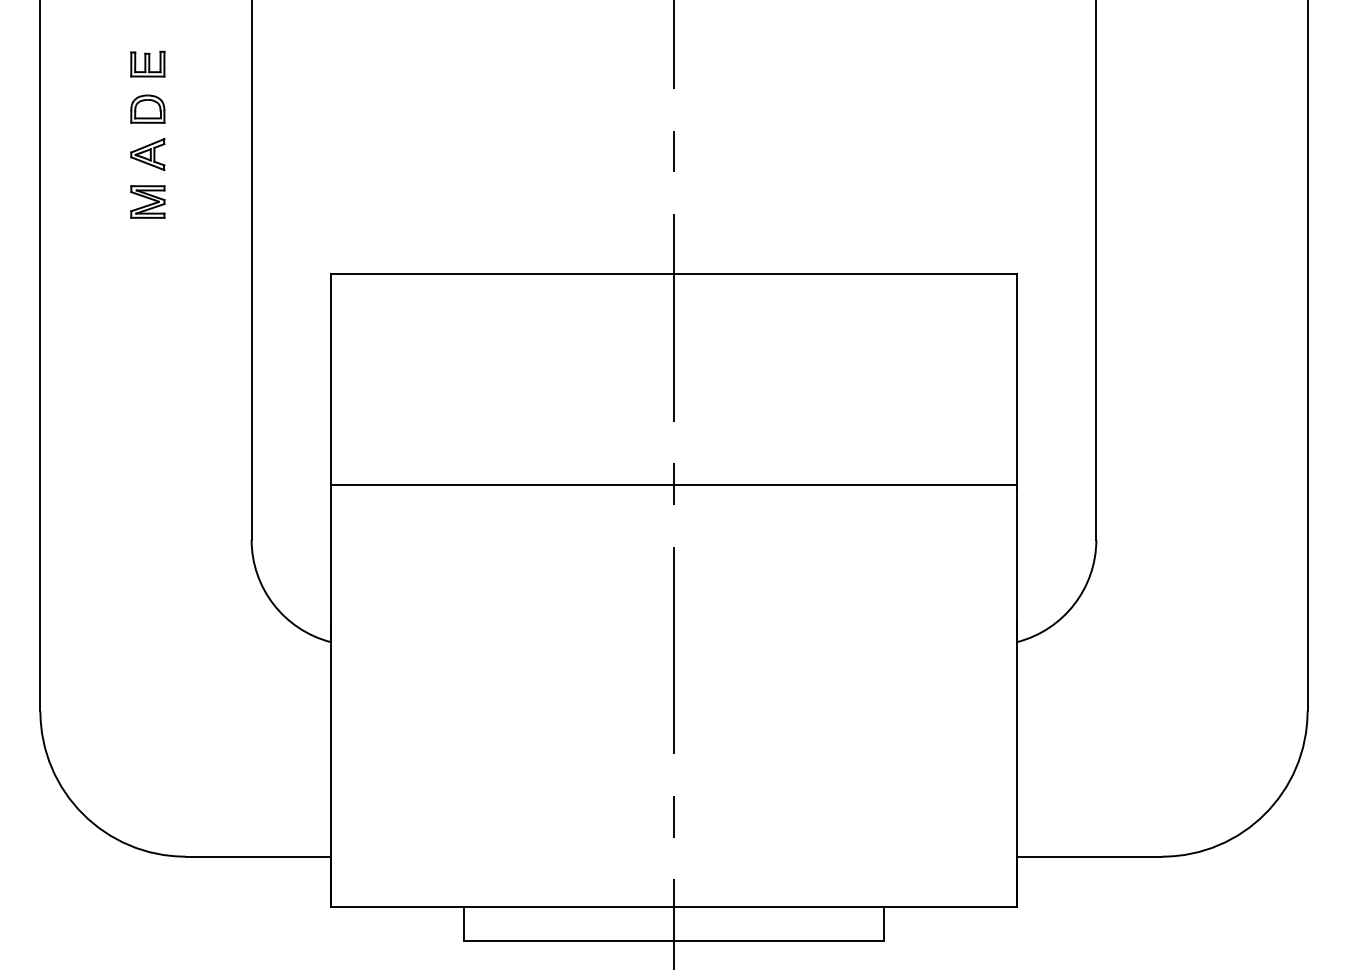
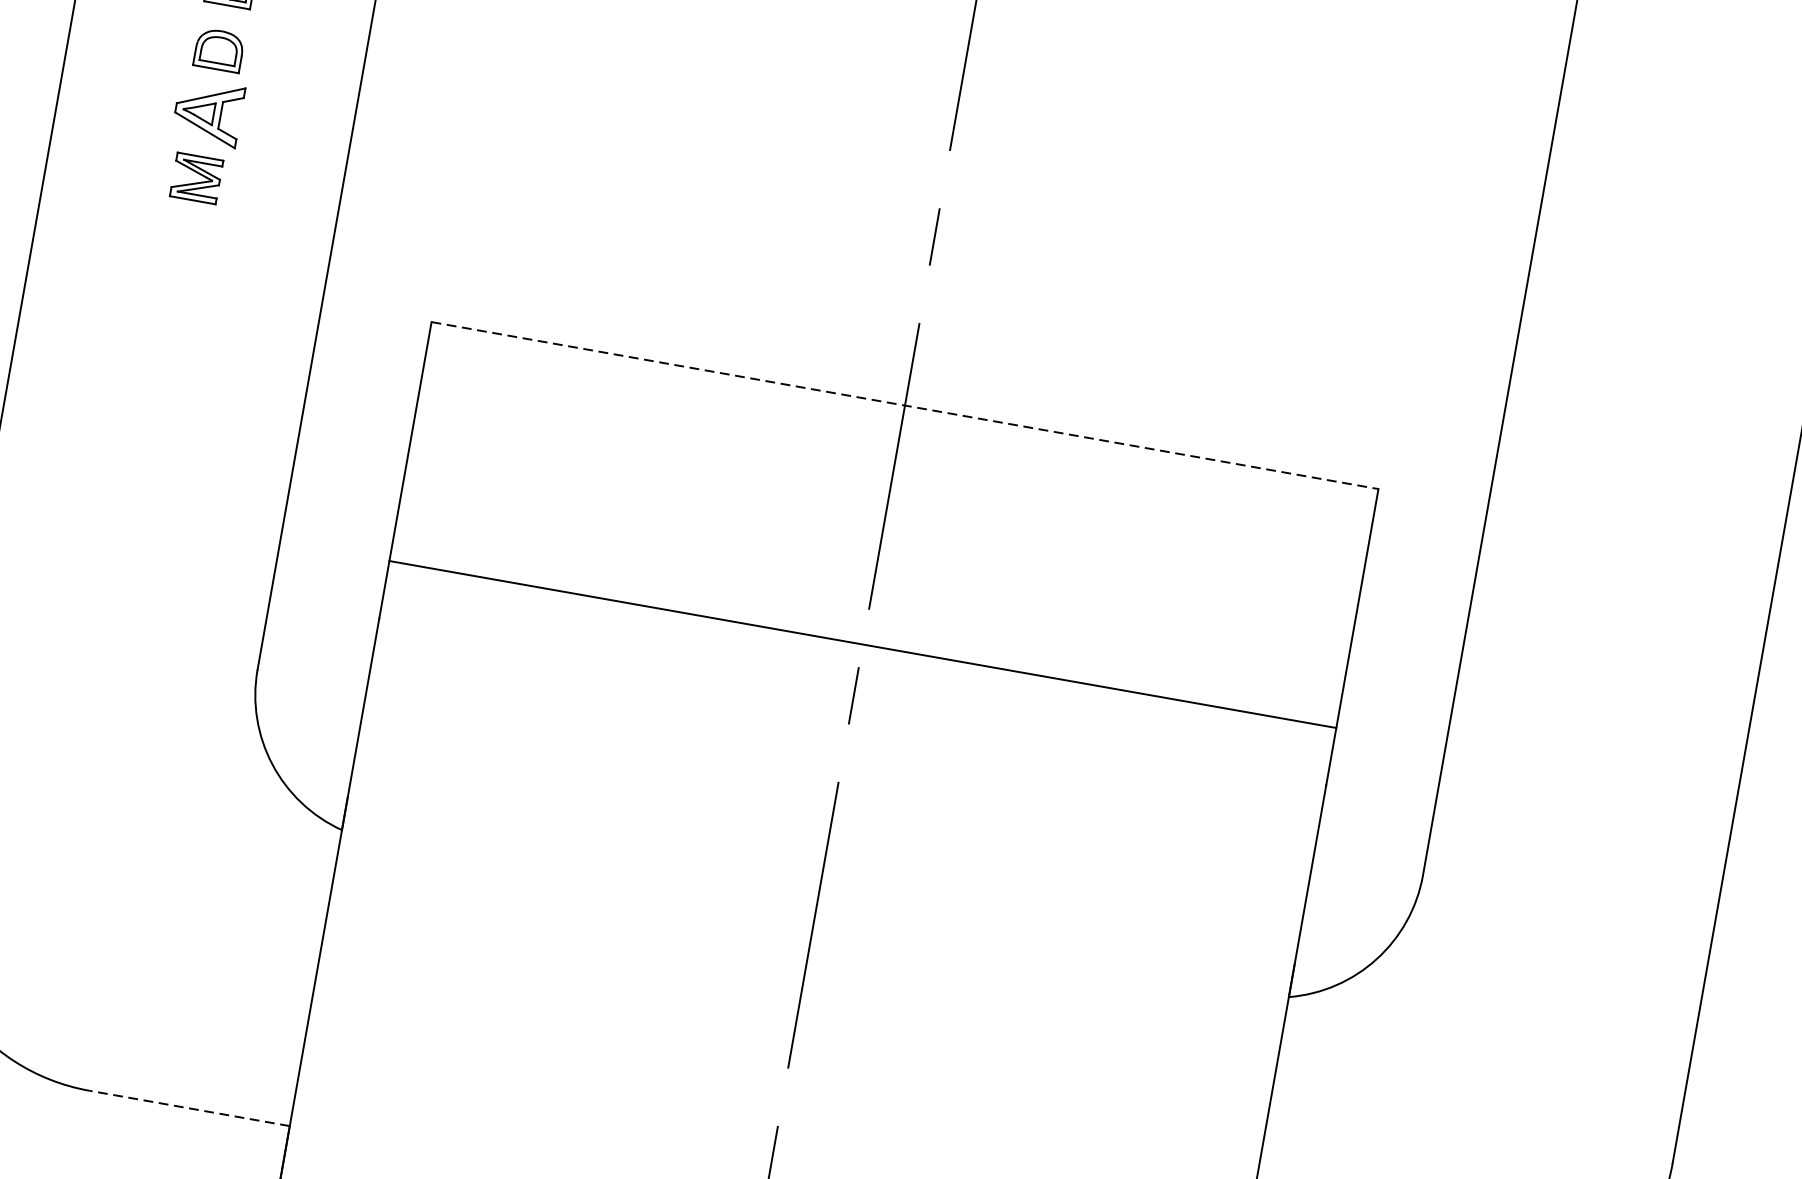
part: (147, 154) -> (207, 112), size x1.4
line: (674, 273) -> (905, 405), solid -> dashed
line: (673, 485) -> (862, 644), moved
line: (258, 856) -> (190, 1108), solid -> dashed

